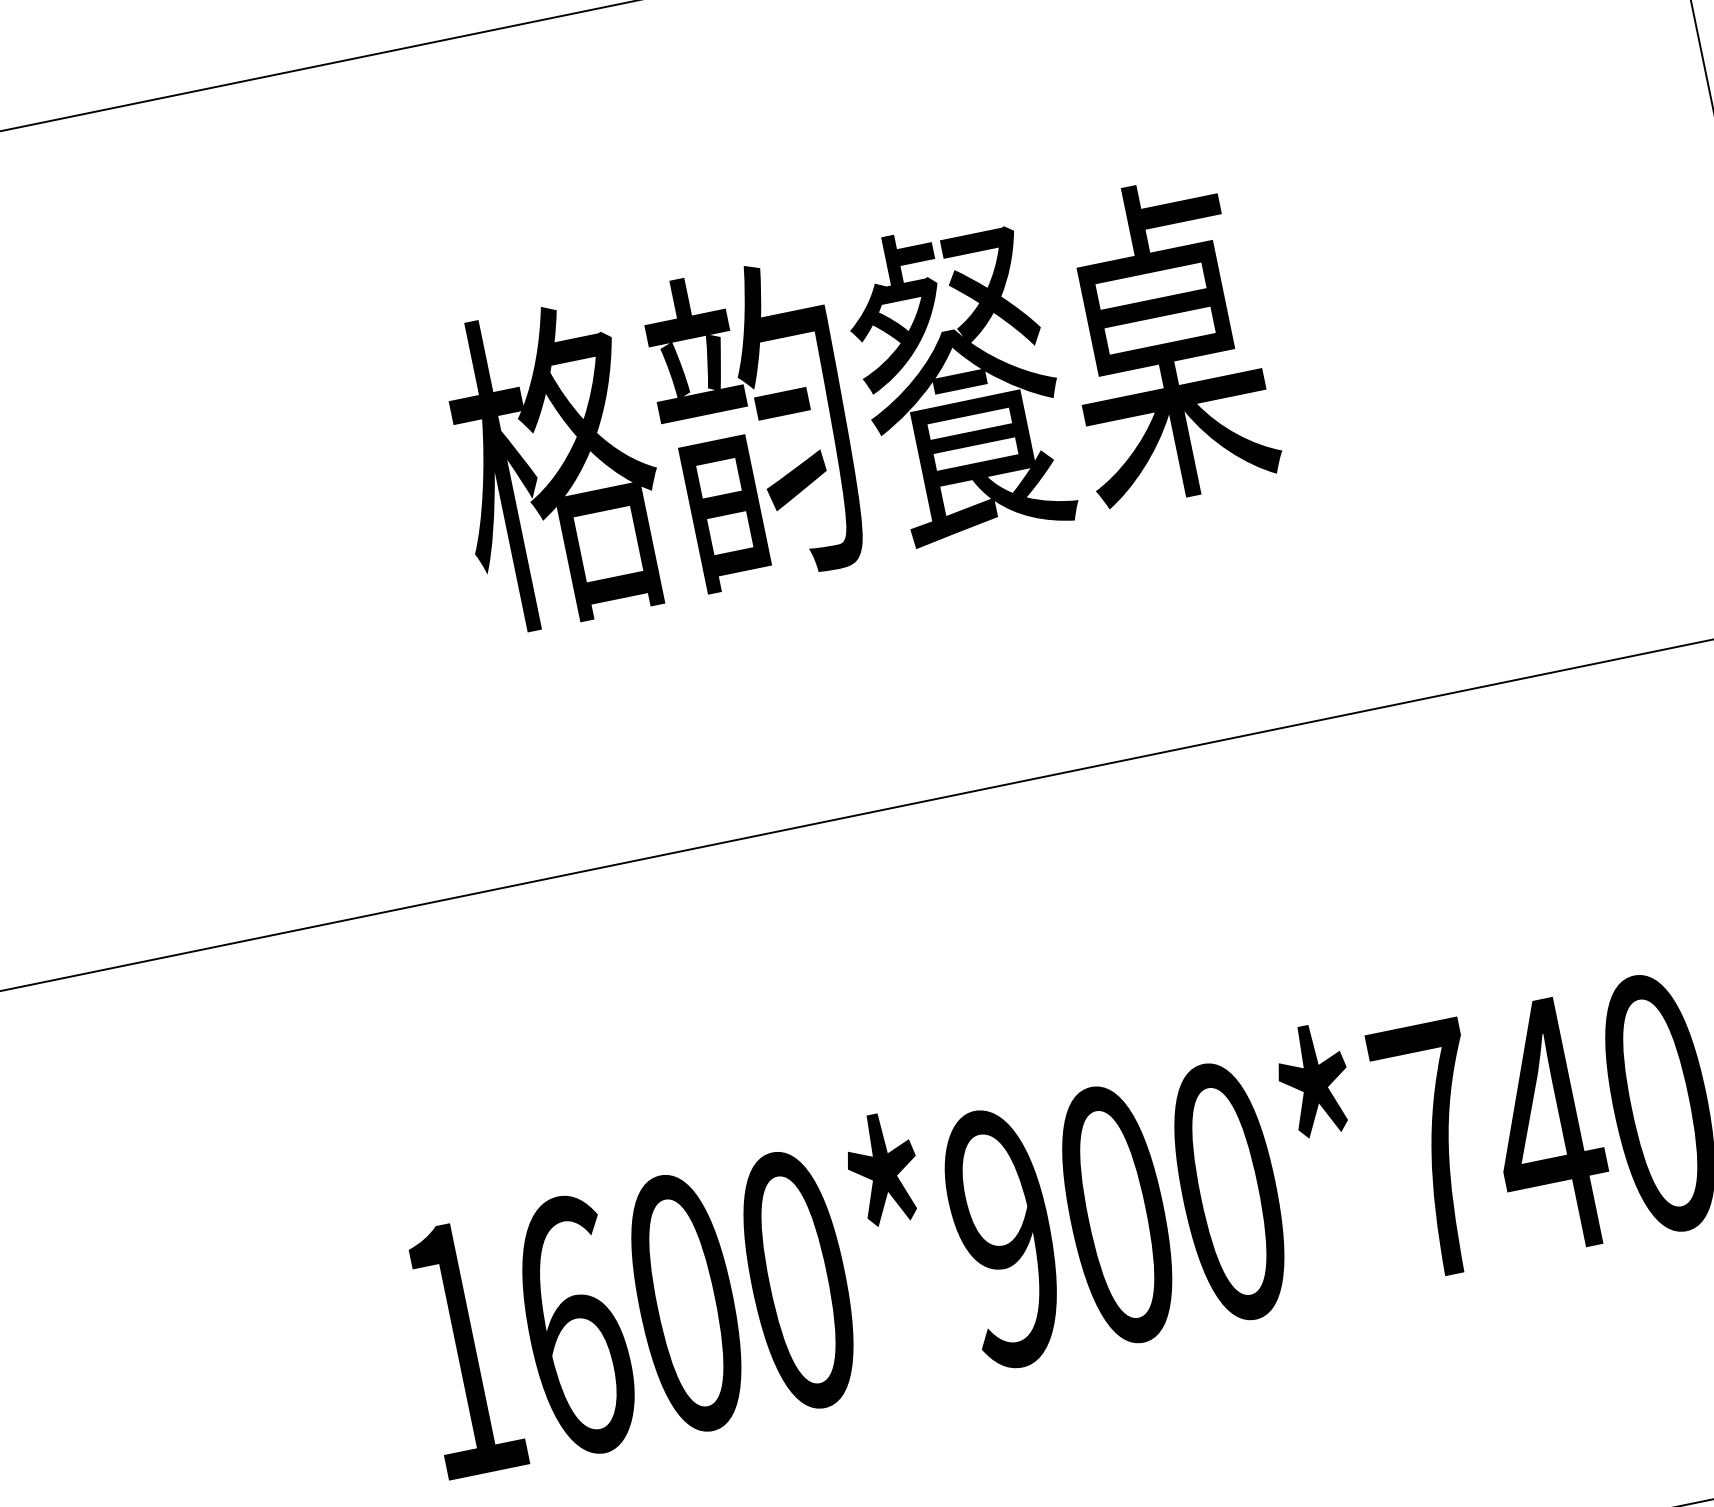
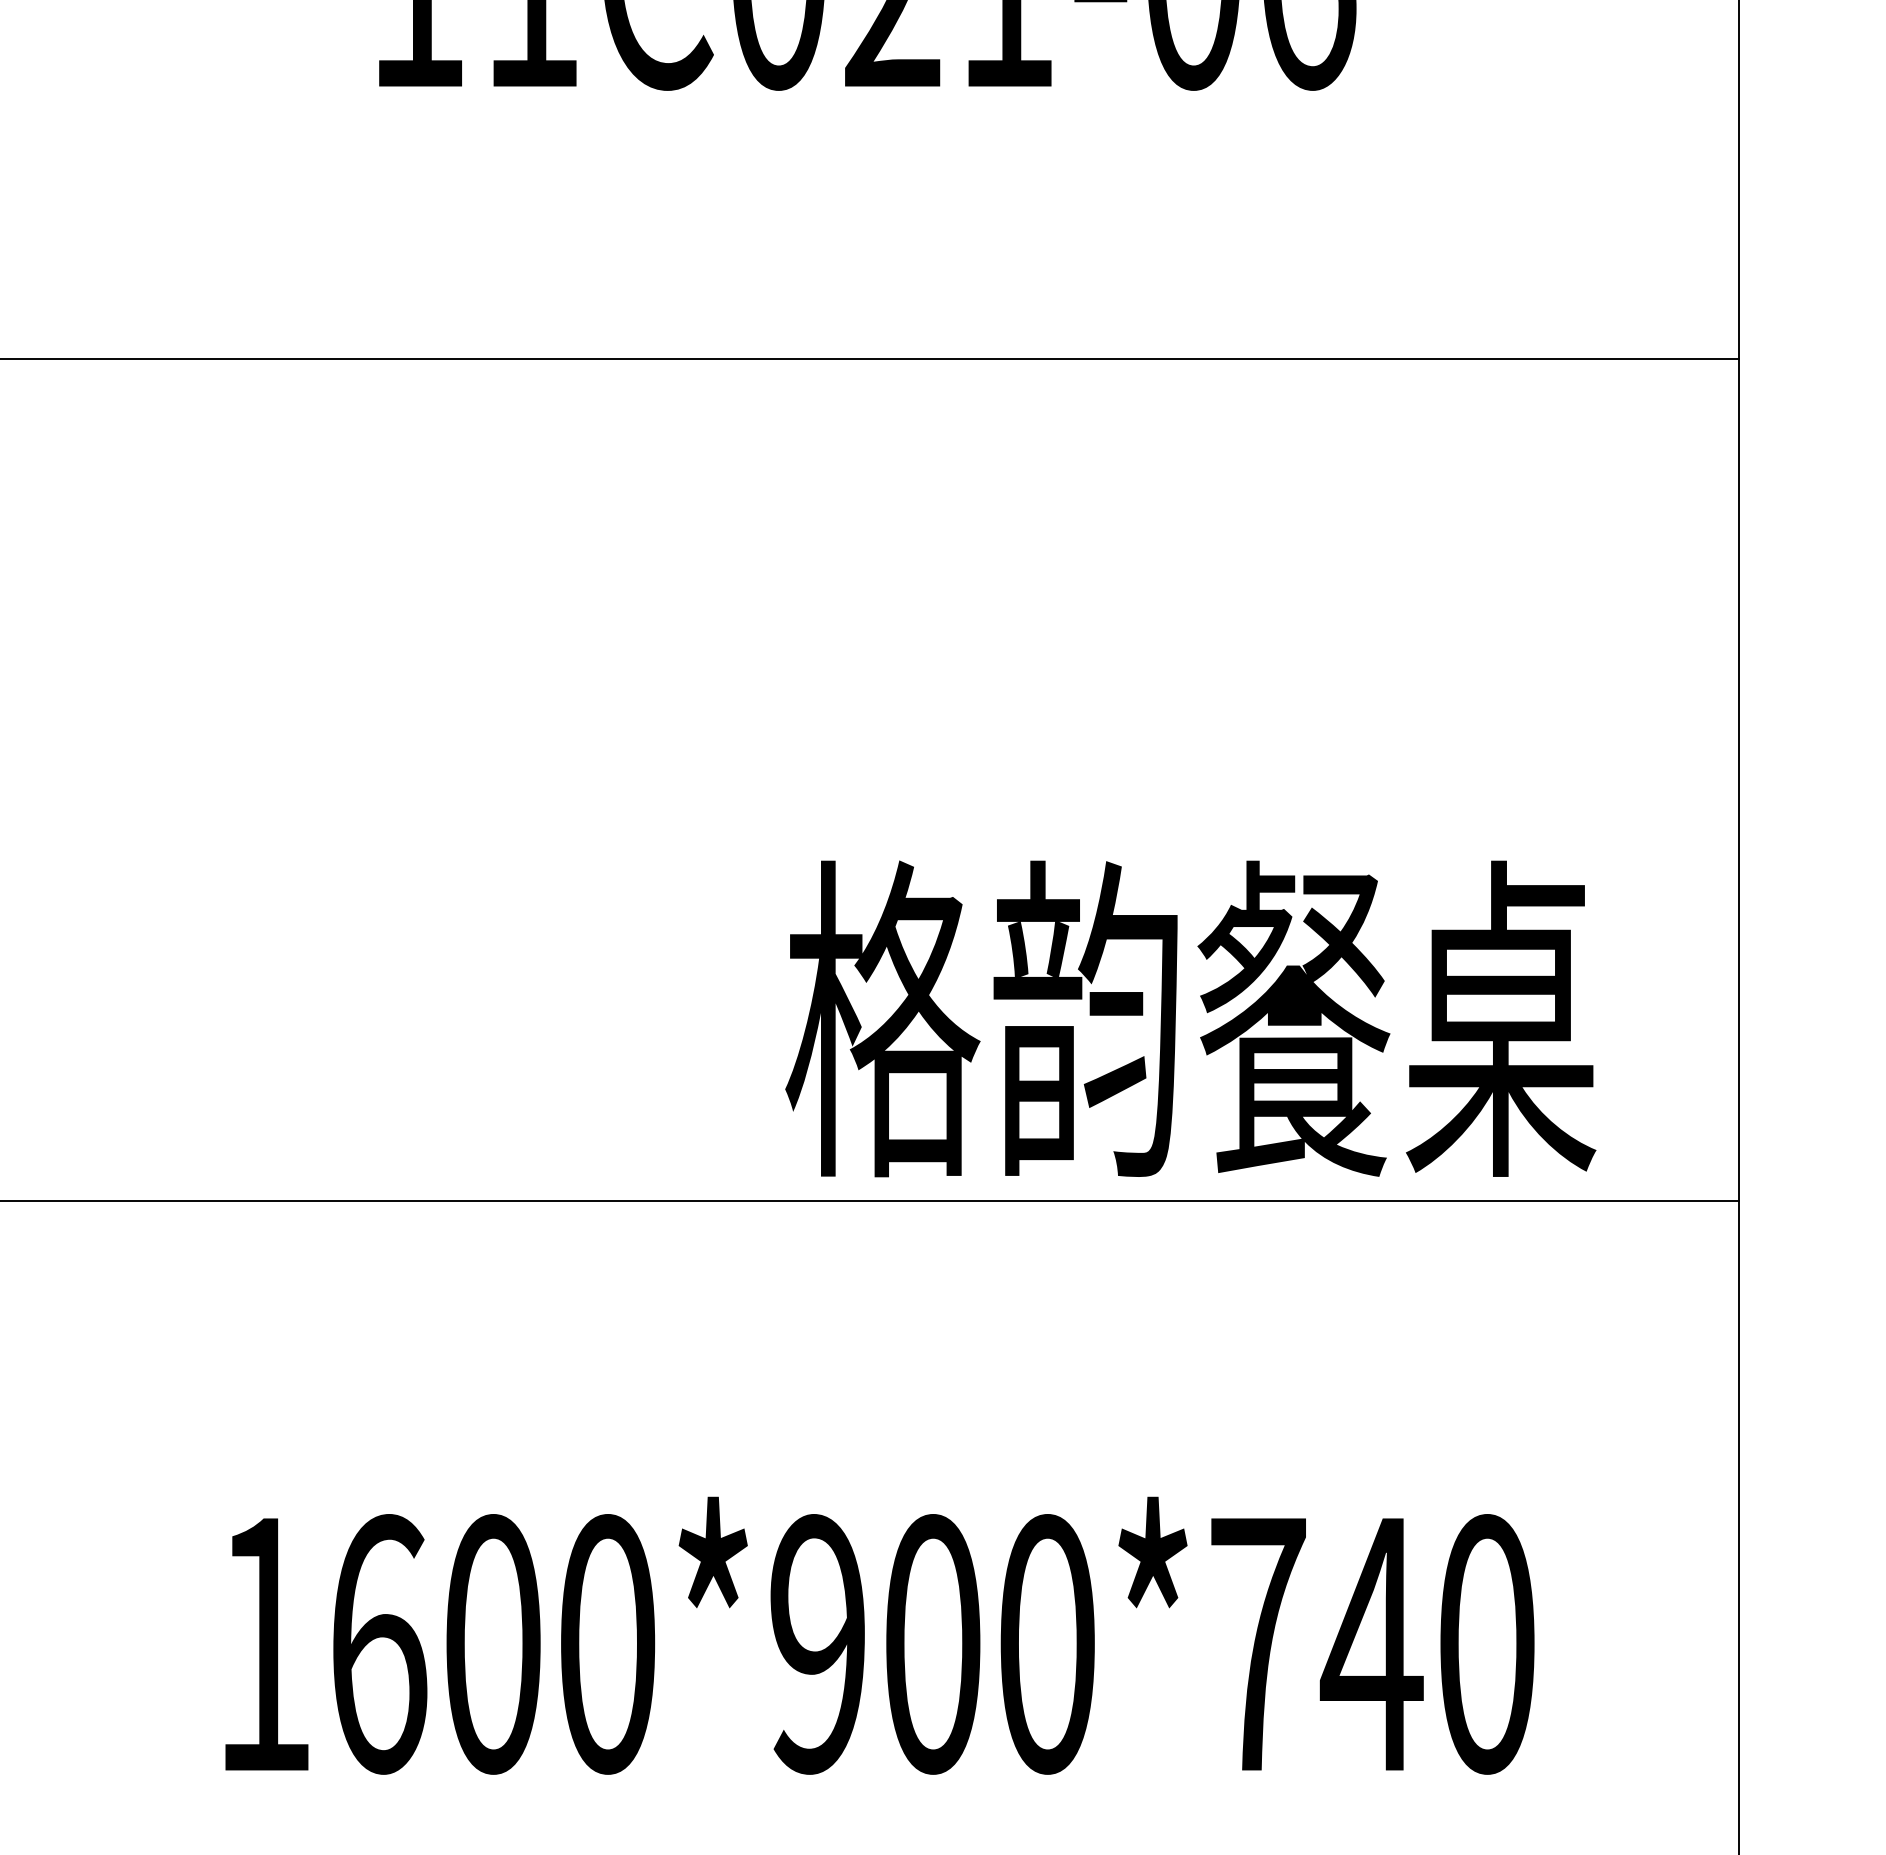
text: (857, 403) -> (1190, 1018), moved

